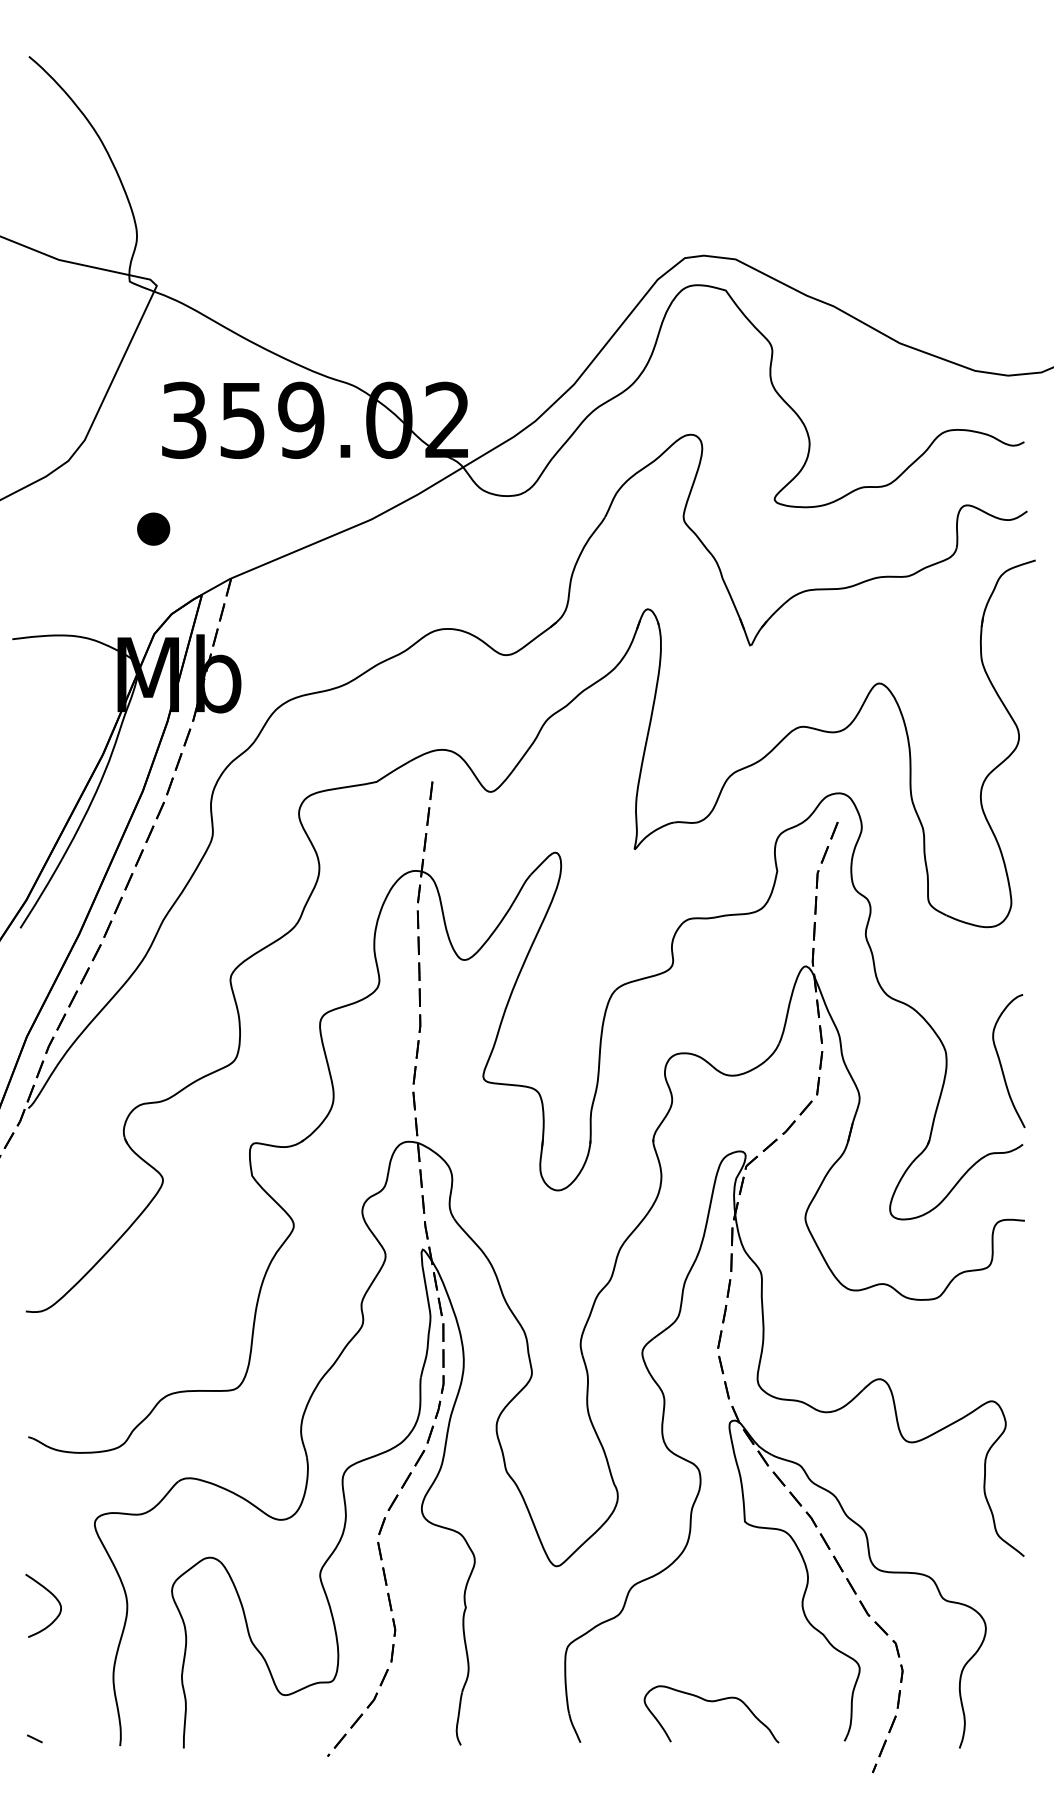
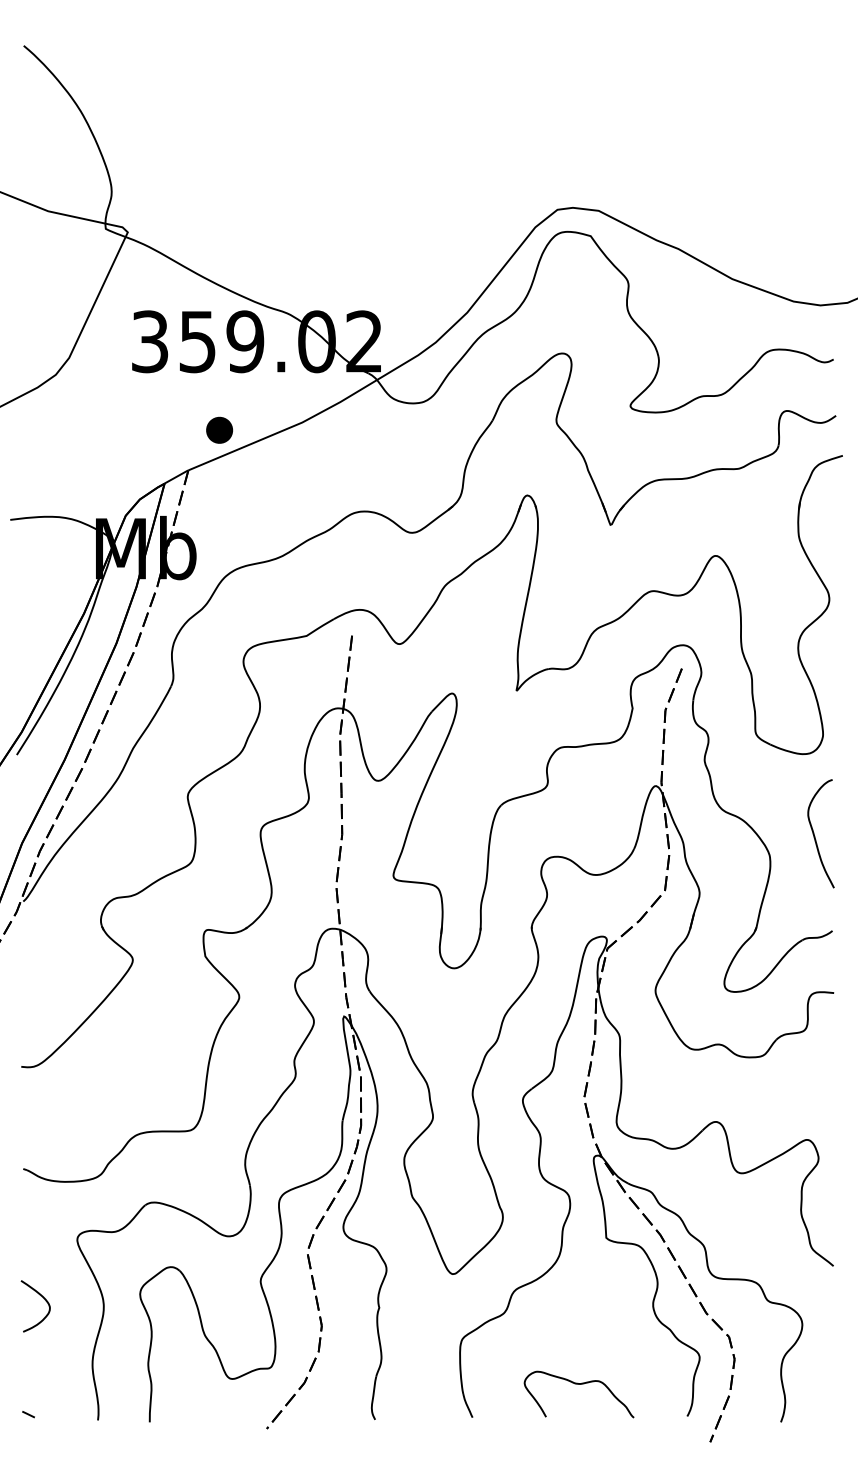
part: (153, 528) -> (219, 429), moved
curve: (1001, 1063) -> (815, 835), moved

